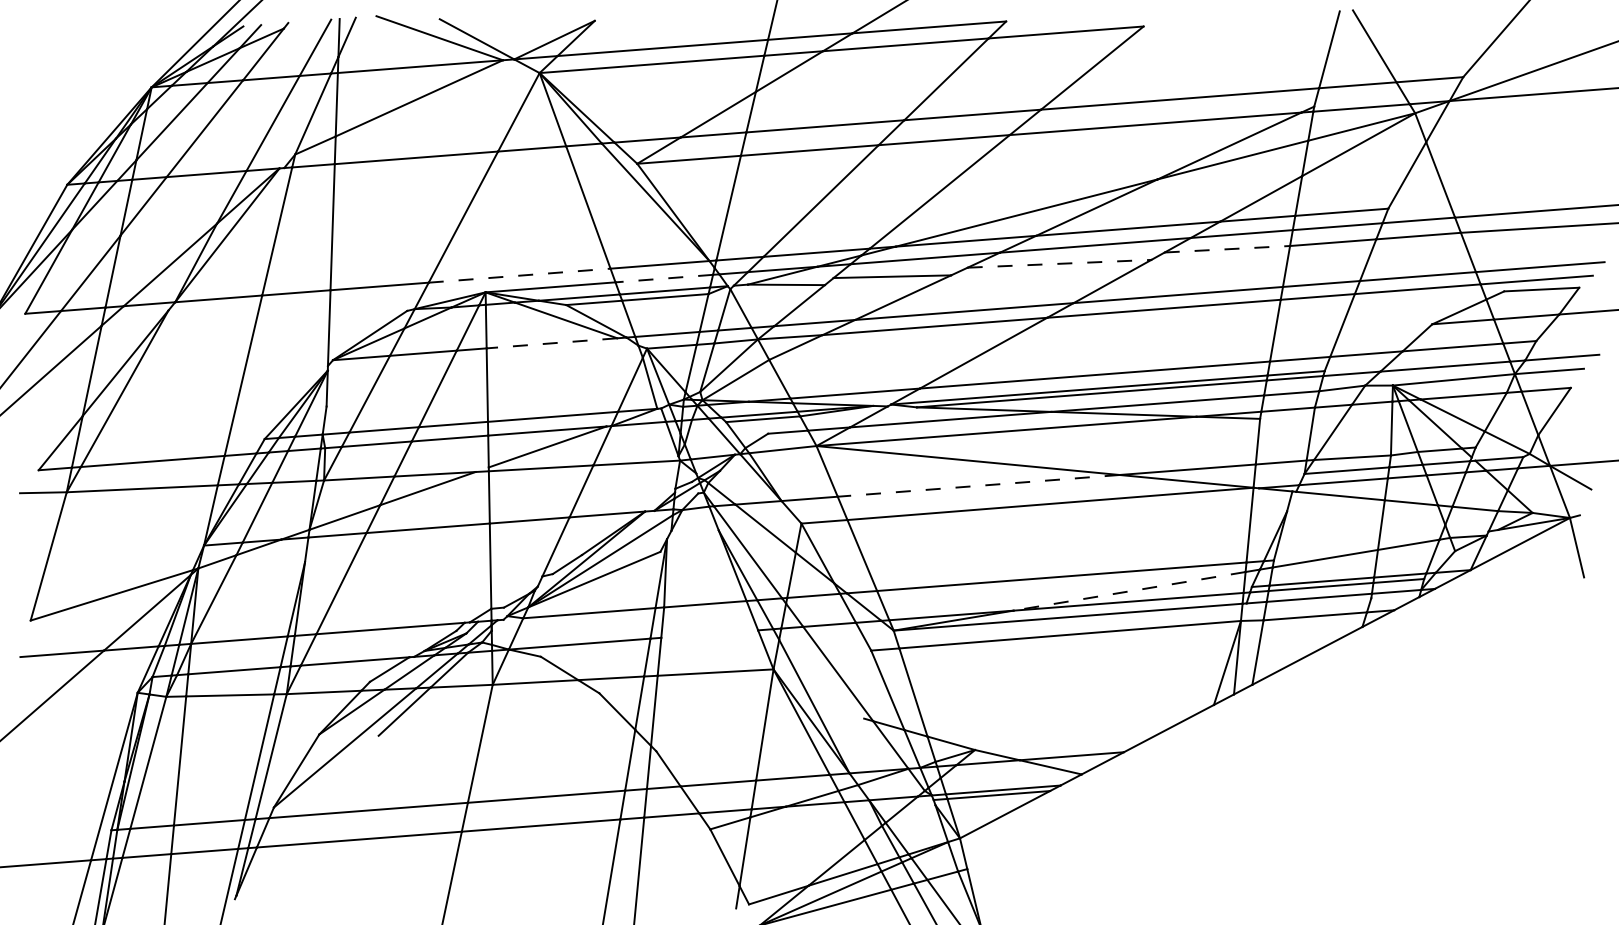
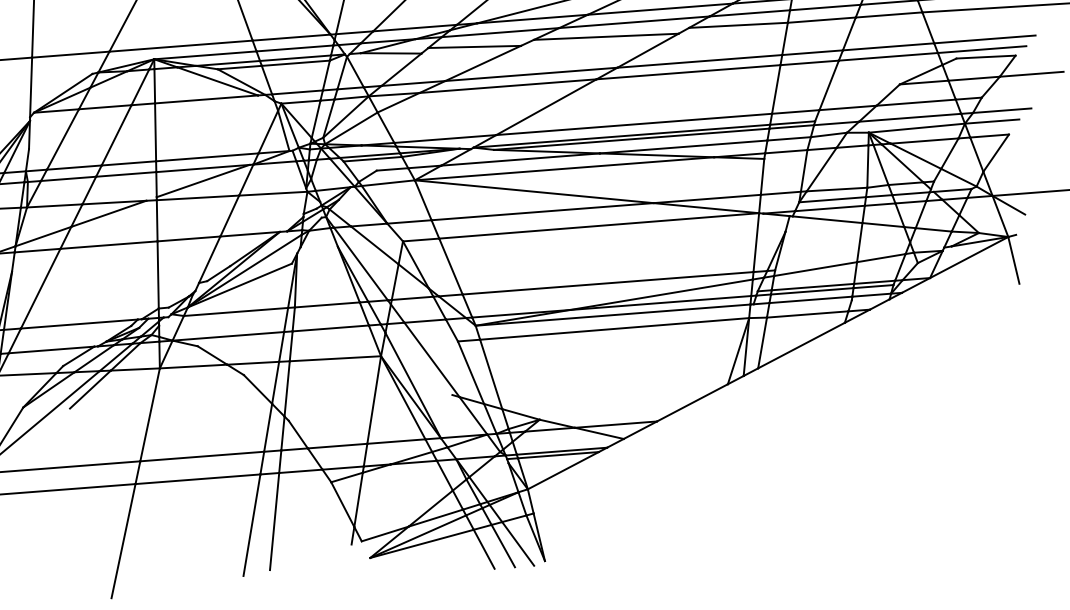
line: (1227, 249) -> (738, 25), dashed -> solid
line: (1059, 263) -> (606, 36), dashed -> solid
line: (520, 275) -> (181, 46), dashed -> solid
line: (664, 278) -> (295, 48), dashed -> solid
line: (552, 343) -> (206, 99), dashed -> solid
line: (978, 485) -> (542, 211), dashed -> solid
line: (1129, 591) -> (661, 294), dashed -> solid
line: (709, 633) -> (330, 327), added

